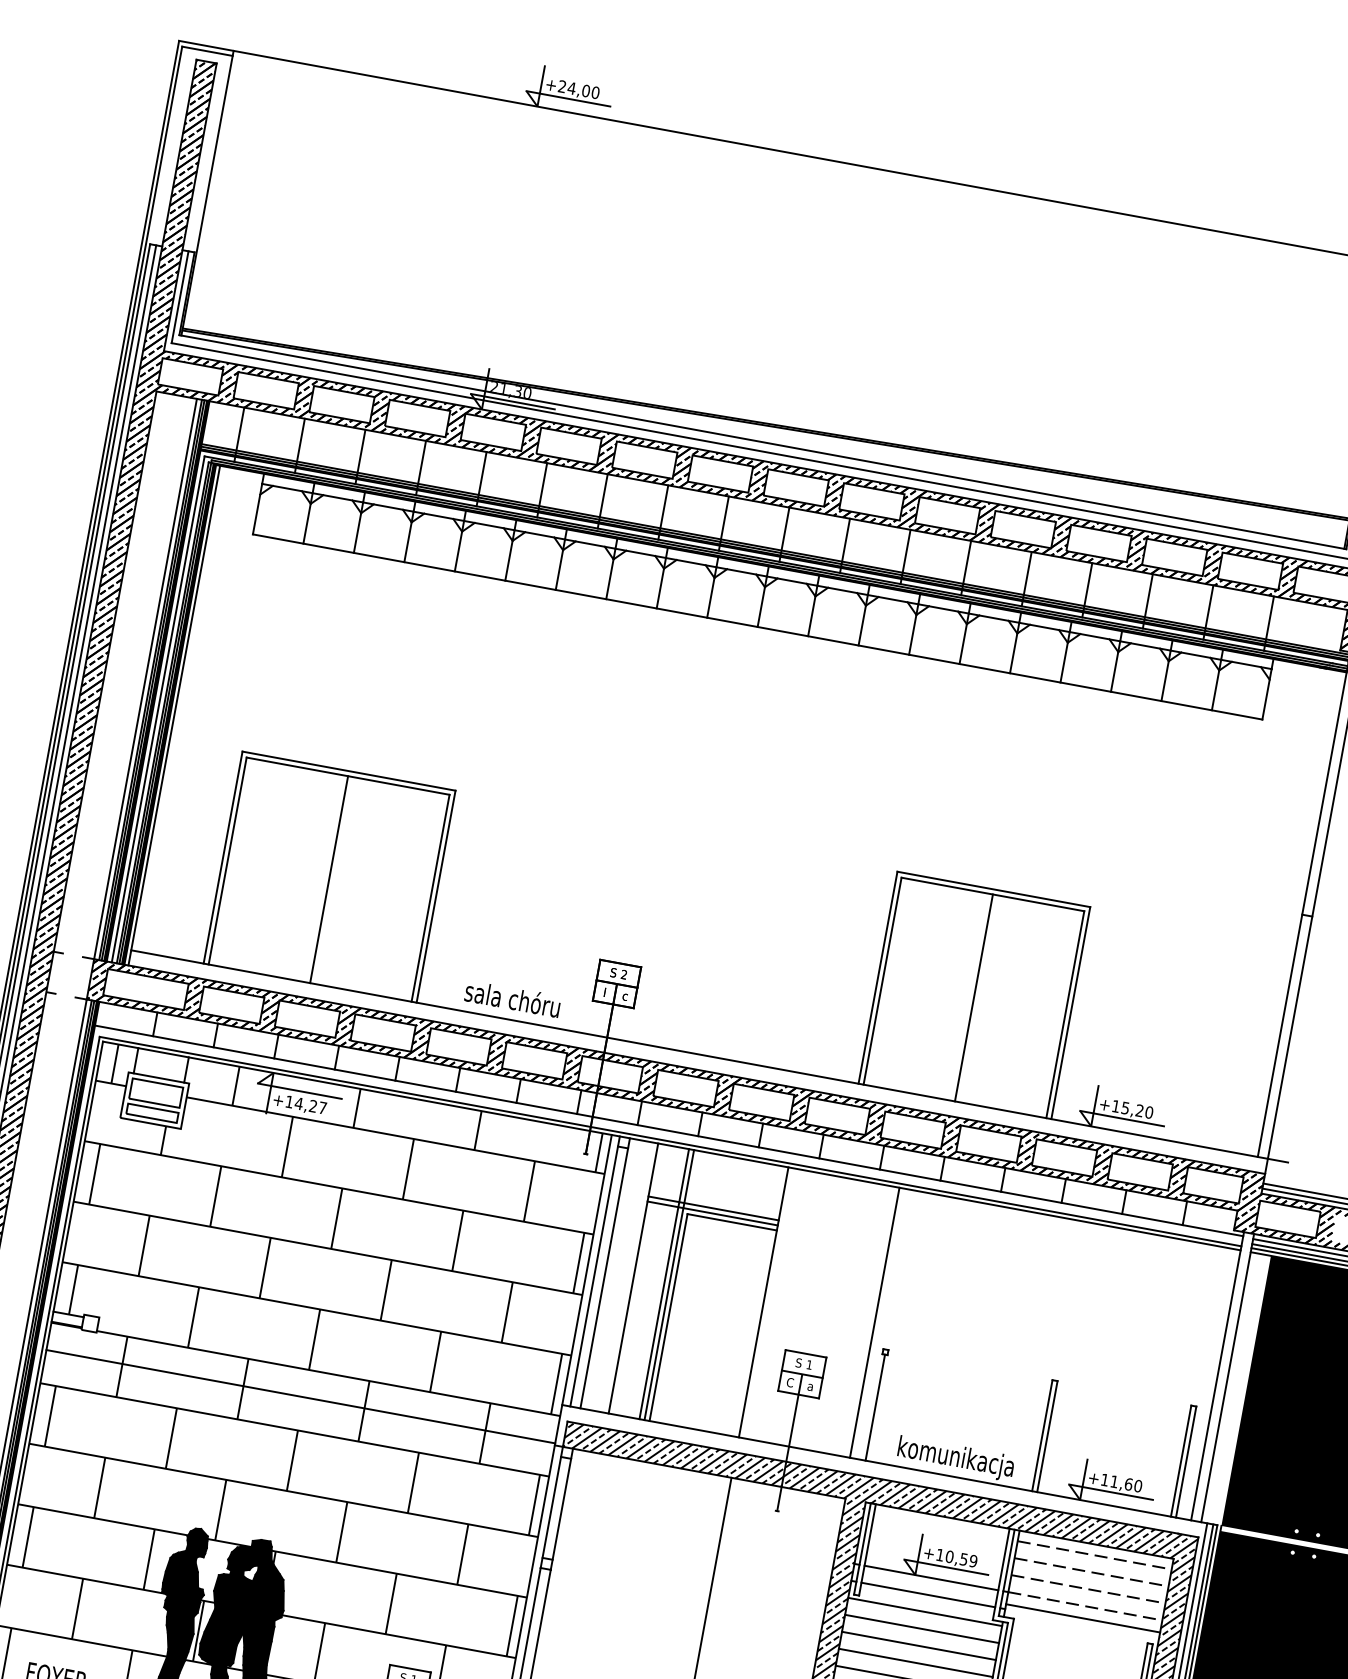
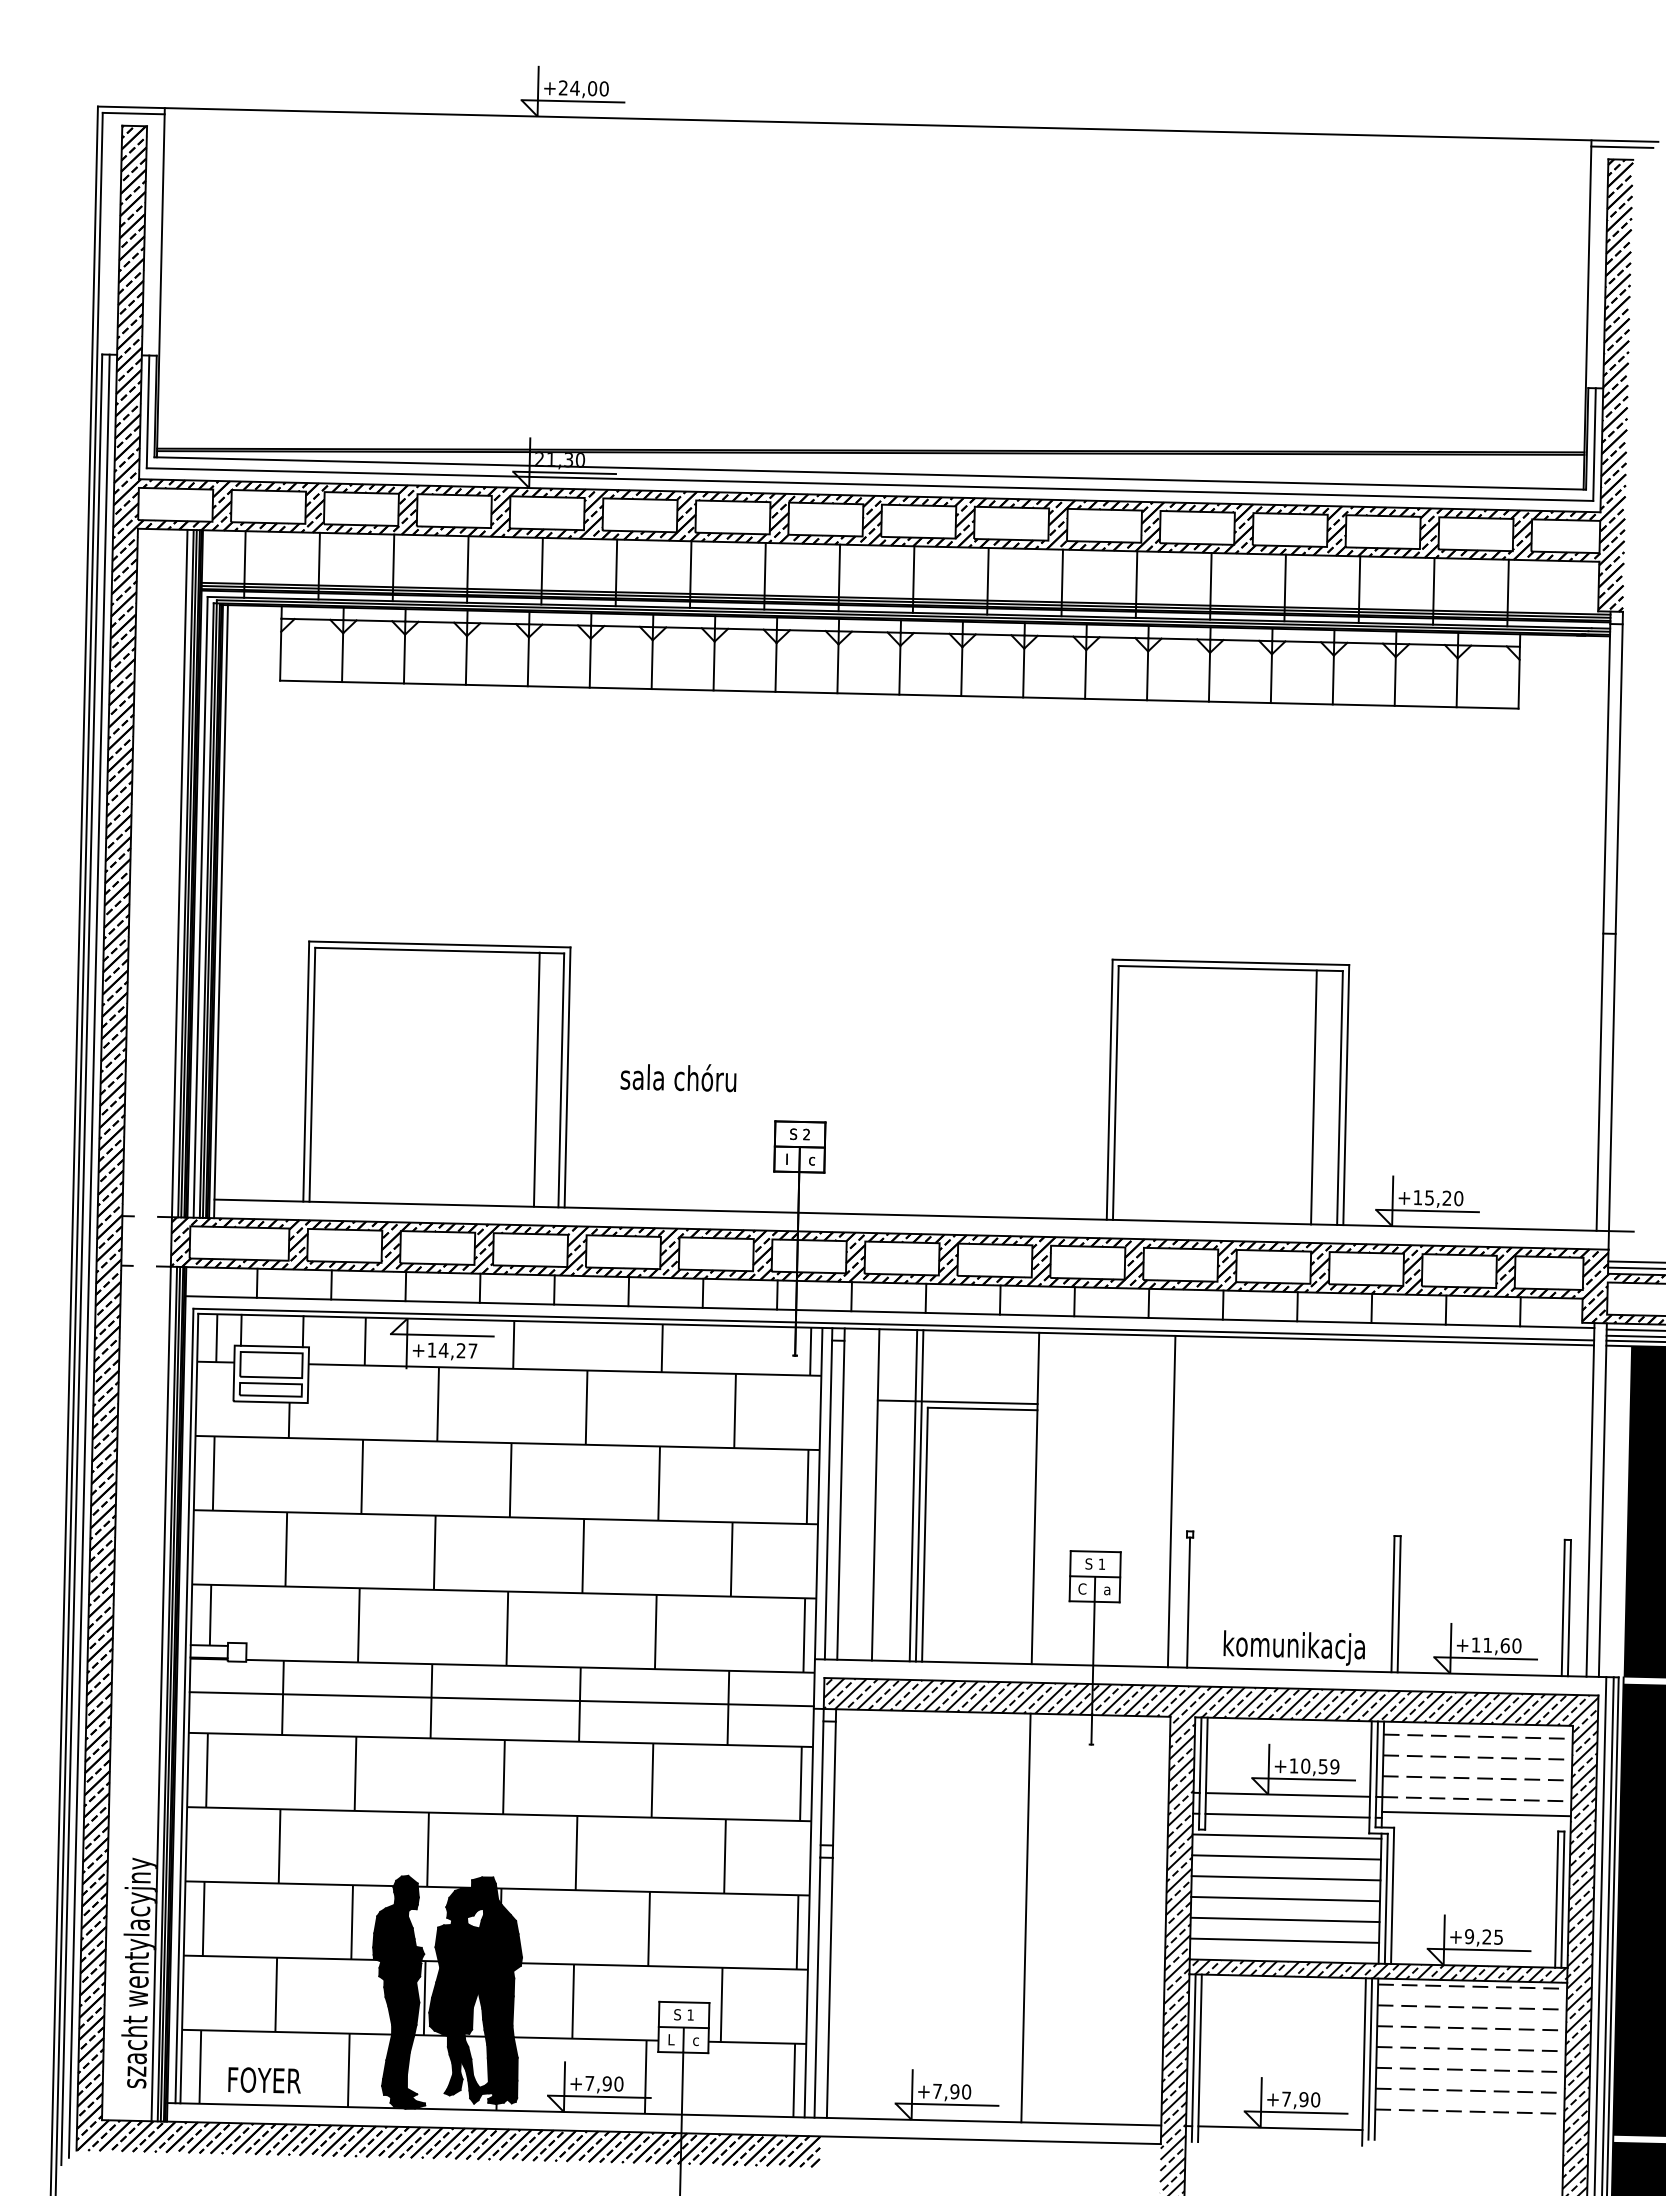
line: (328, 879) -> (536, 1079), moved
line: (973, 997) -> (1313, 1097), moved
text: (512, 999) -> (678, 1078), moved
line: (713, 1207) -> (957, 1395), removed

